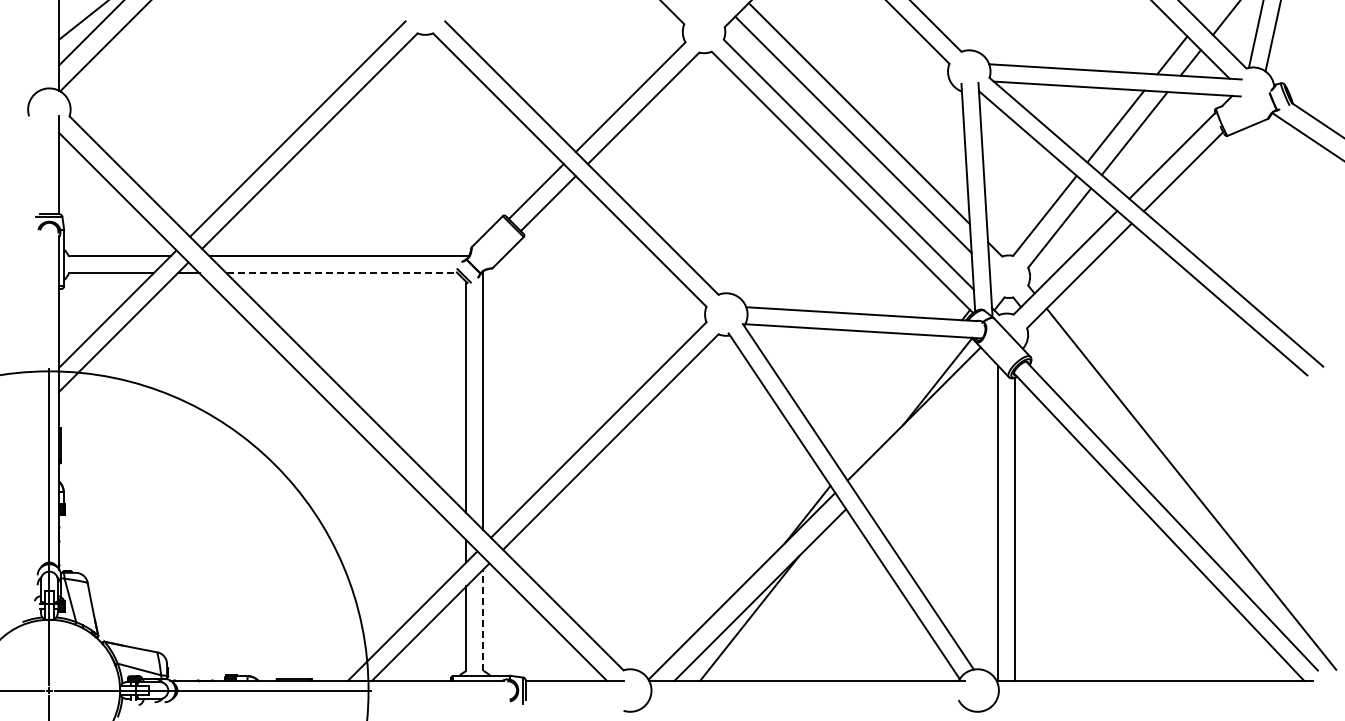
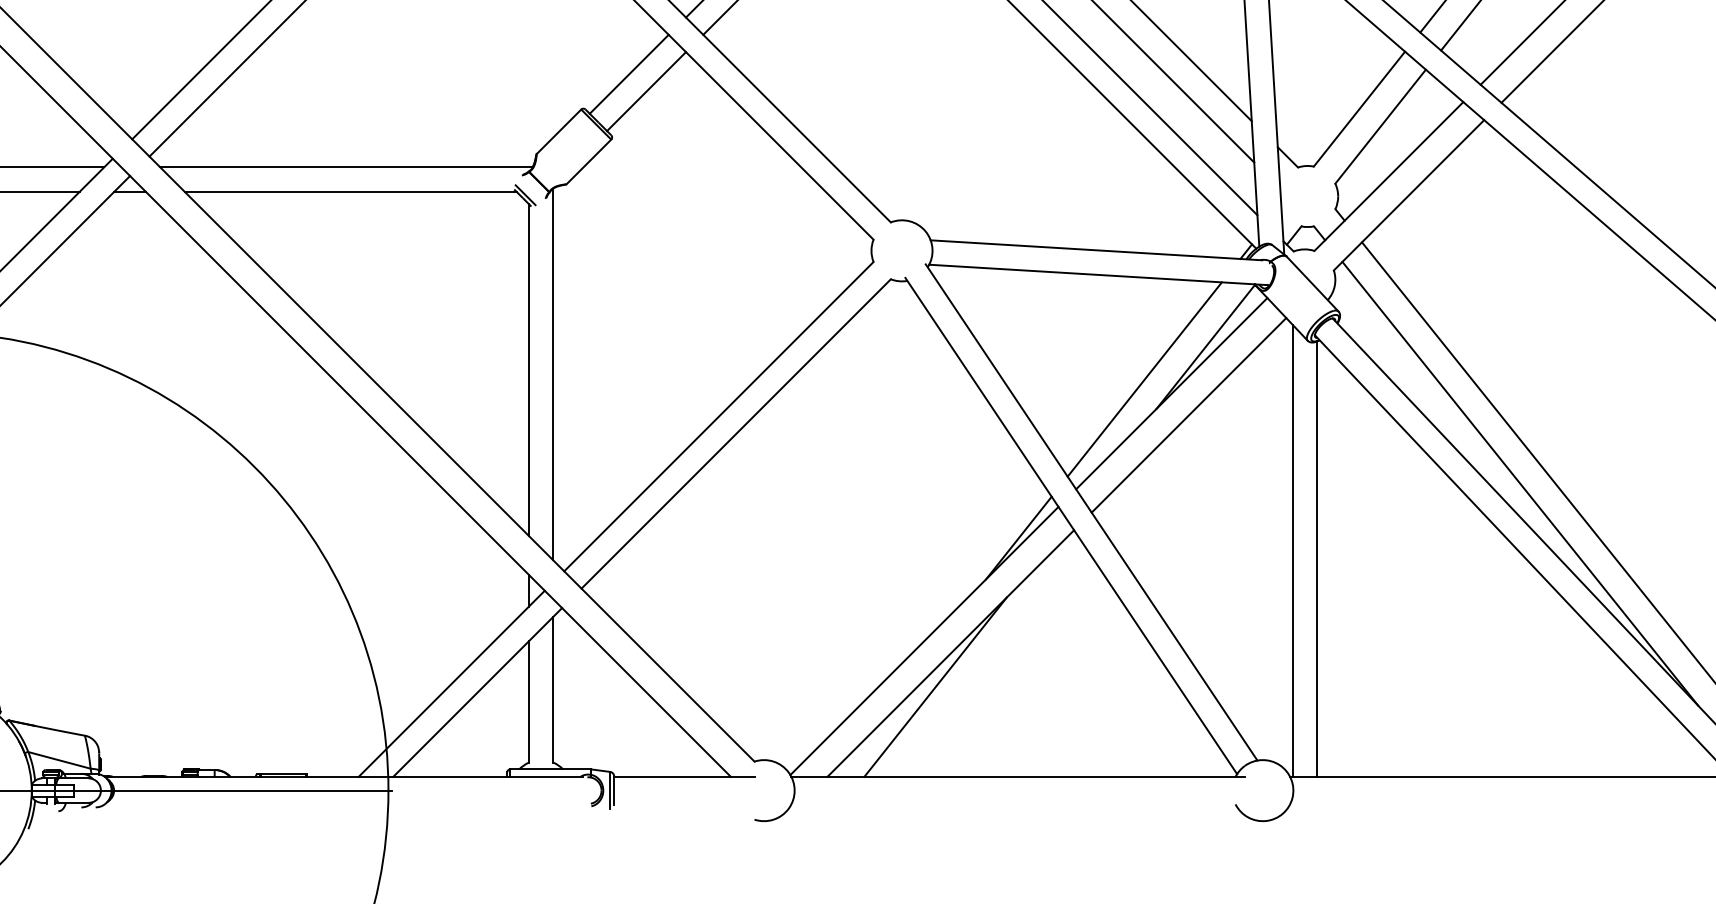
line: (342, 273) -> (351, 191), dashed -> solid
line: (895, 403) -> (1144, 378), added
line: (925, 428) -> (1187, 414), added
line: (1156, 476) -> (1519, 483), added
line: (483, 620) -> (553, 690), dashed -> solid

